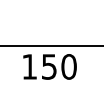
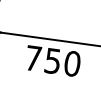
text: (29, 66) -> (33, 58), 150 -> 750

